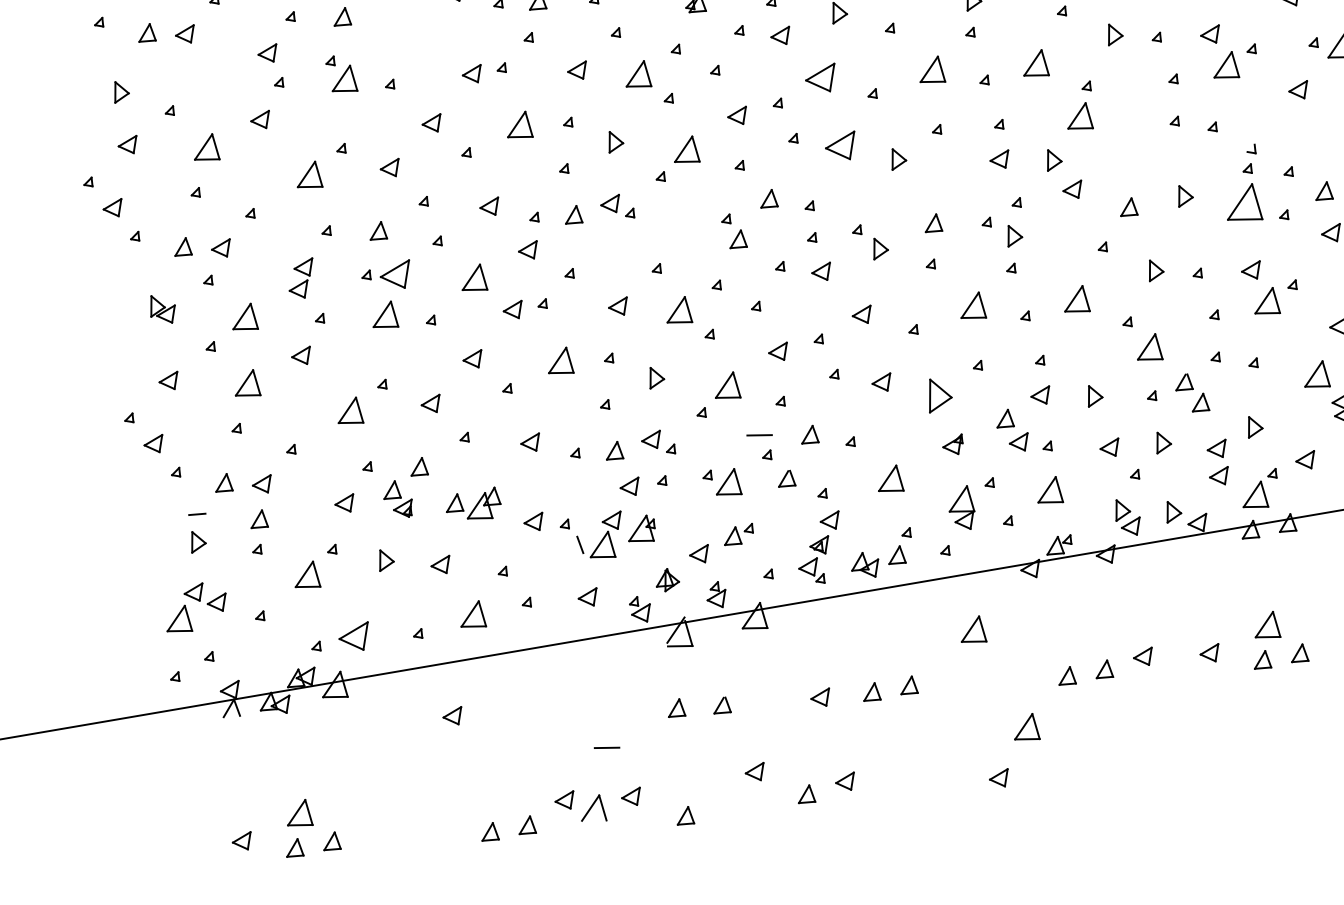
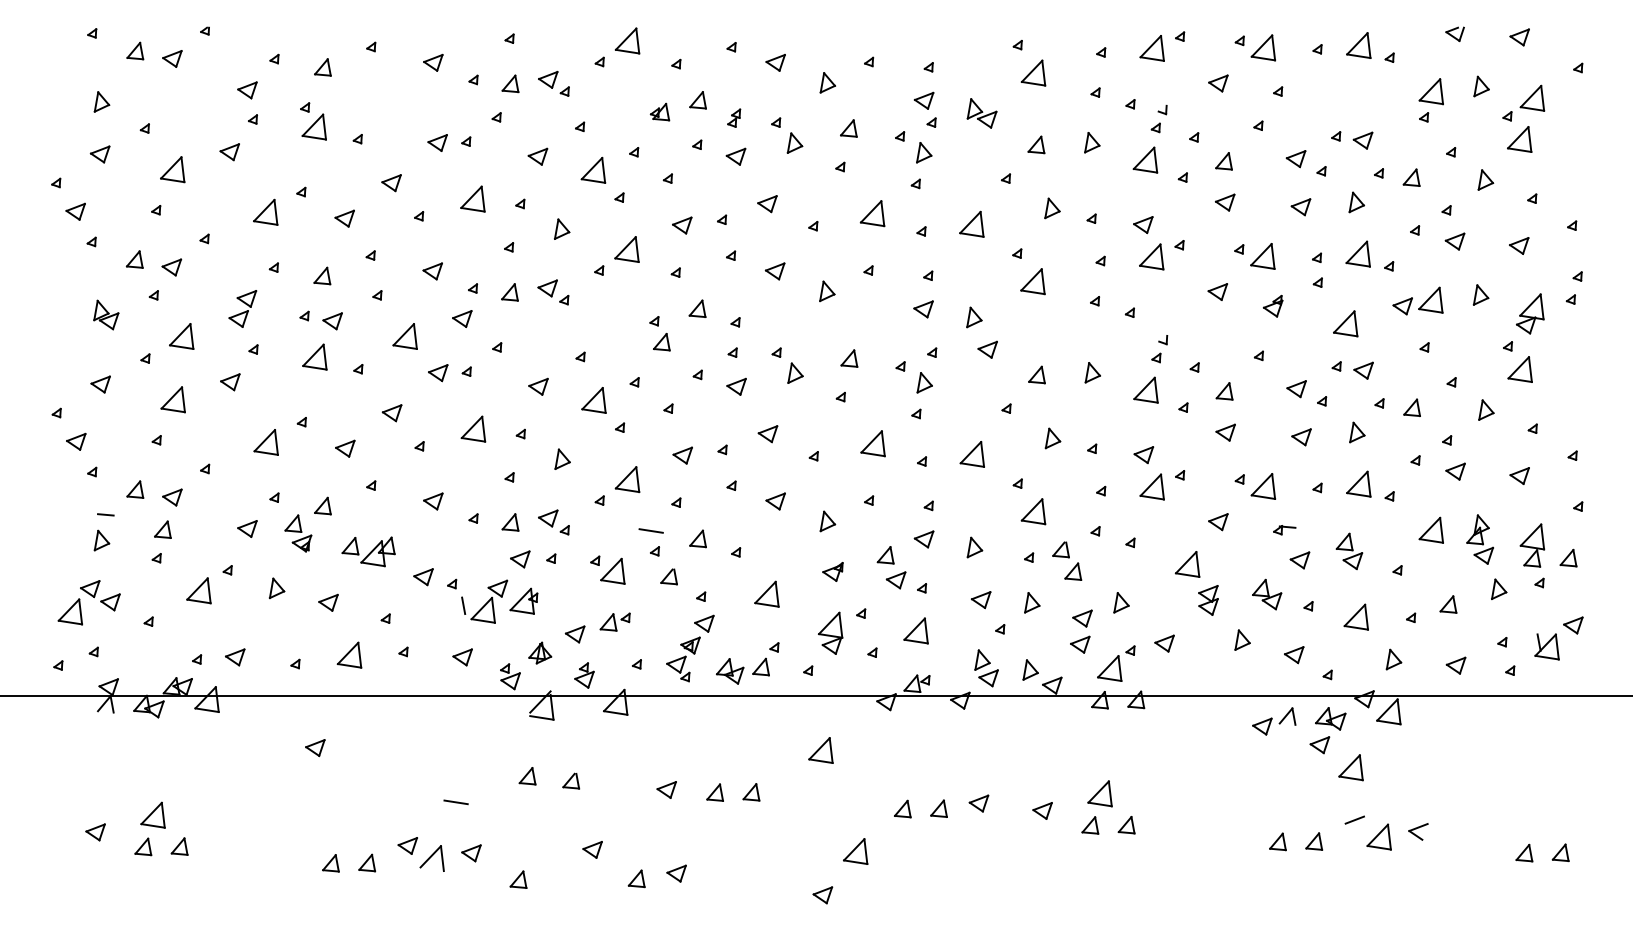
part: (821, 79) -> (767, 204), size x0.62
part: (1078, 117) -> (1032, 281), moved
part: (840, 147) -> (774, 271), size x0.62
part: (1241, 203) -> (1145, 389), size x0.71
part: (395, 276) -> (332, 321), size x0.62
part: (938, 394) -> (827, 521), size x0.62
part: (355, 637) -> (235, 657), size x0.62

